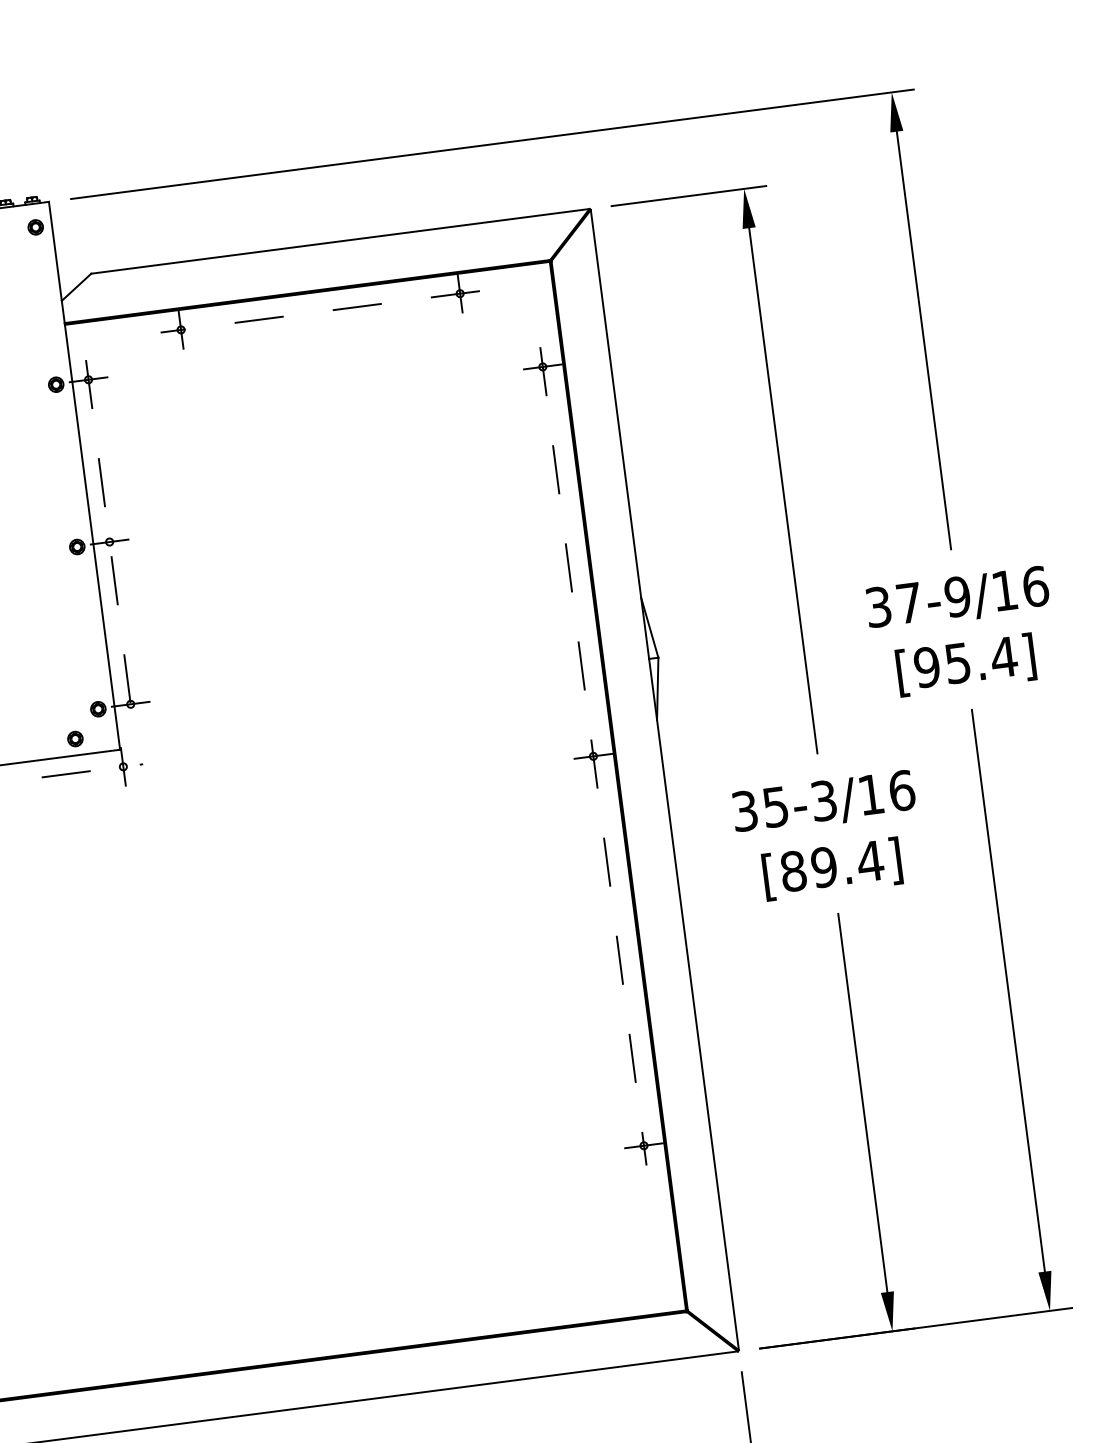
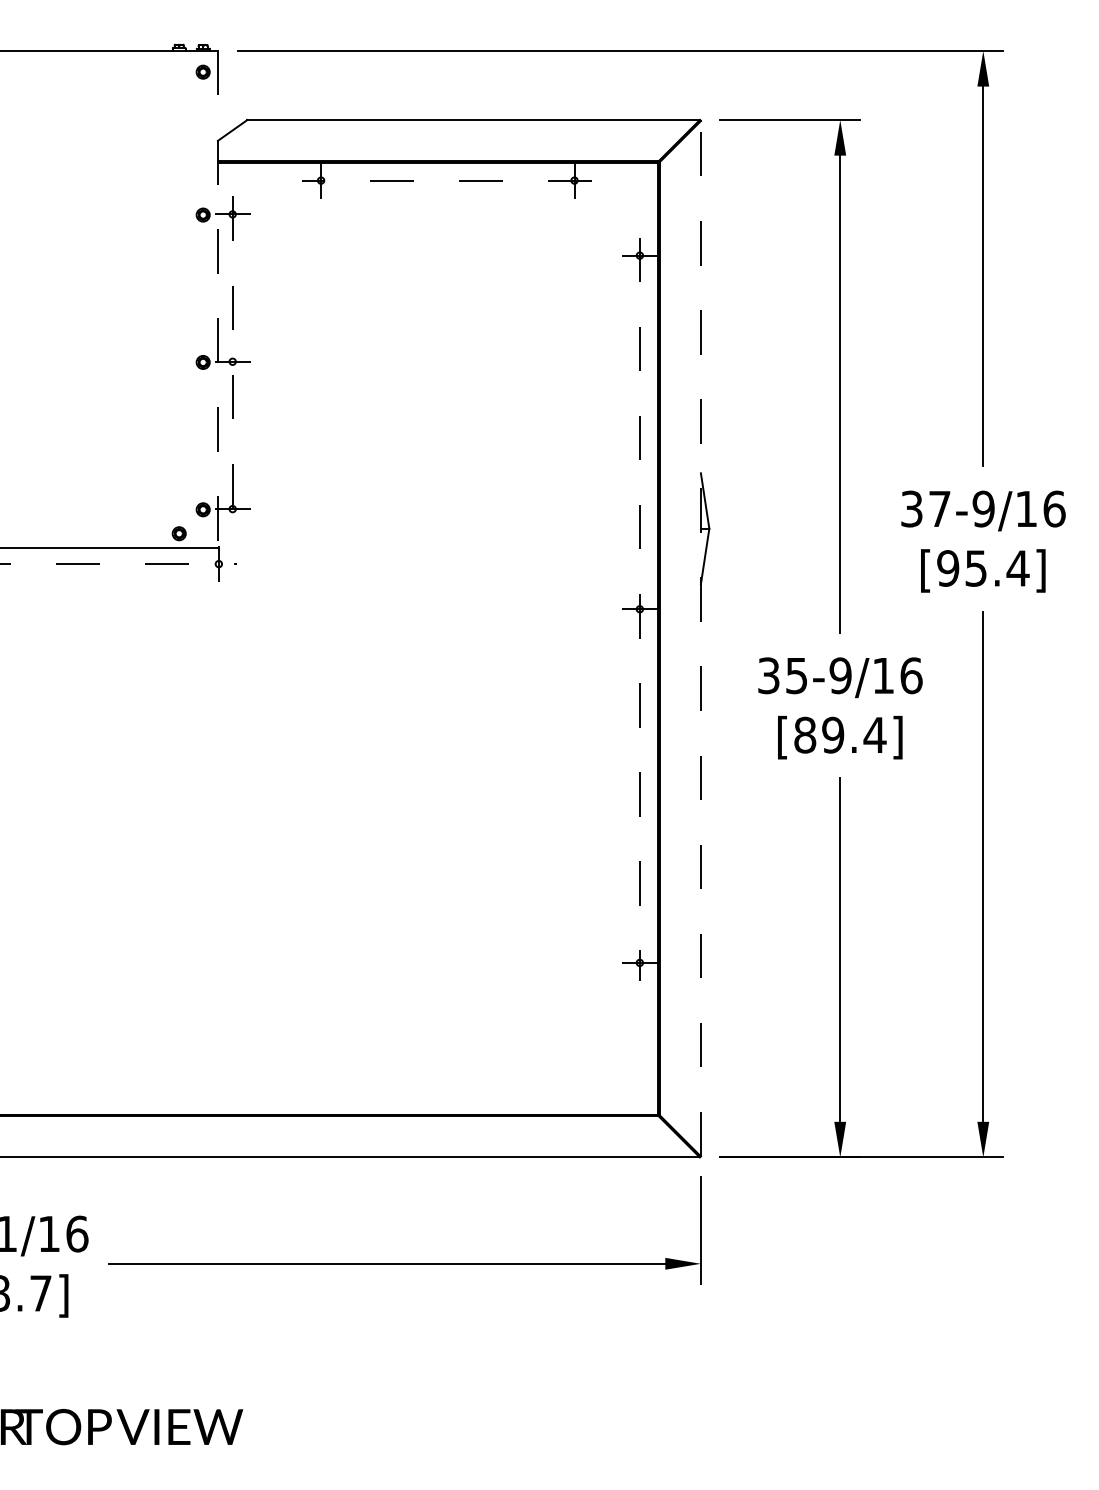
line: (84, 475) -> (217, 299), solid -> dashed
line: (664, 779) -> (700, 638), solid -> dashed
text: (823, 800) -> (840, 675), 35-3/16 -> 35-9/16

